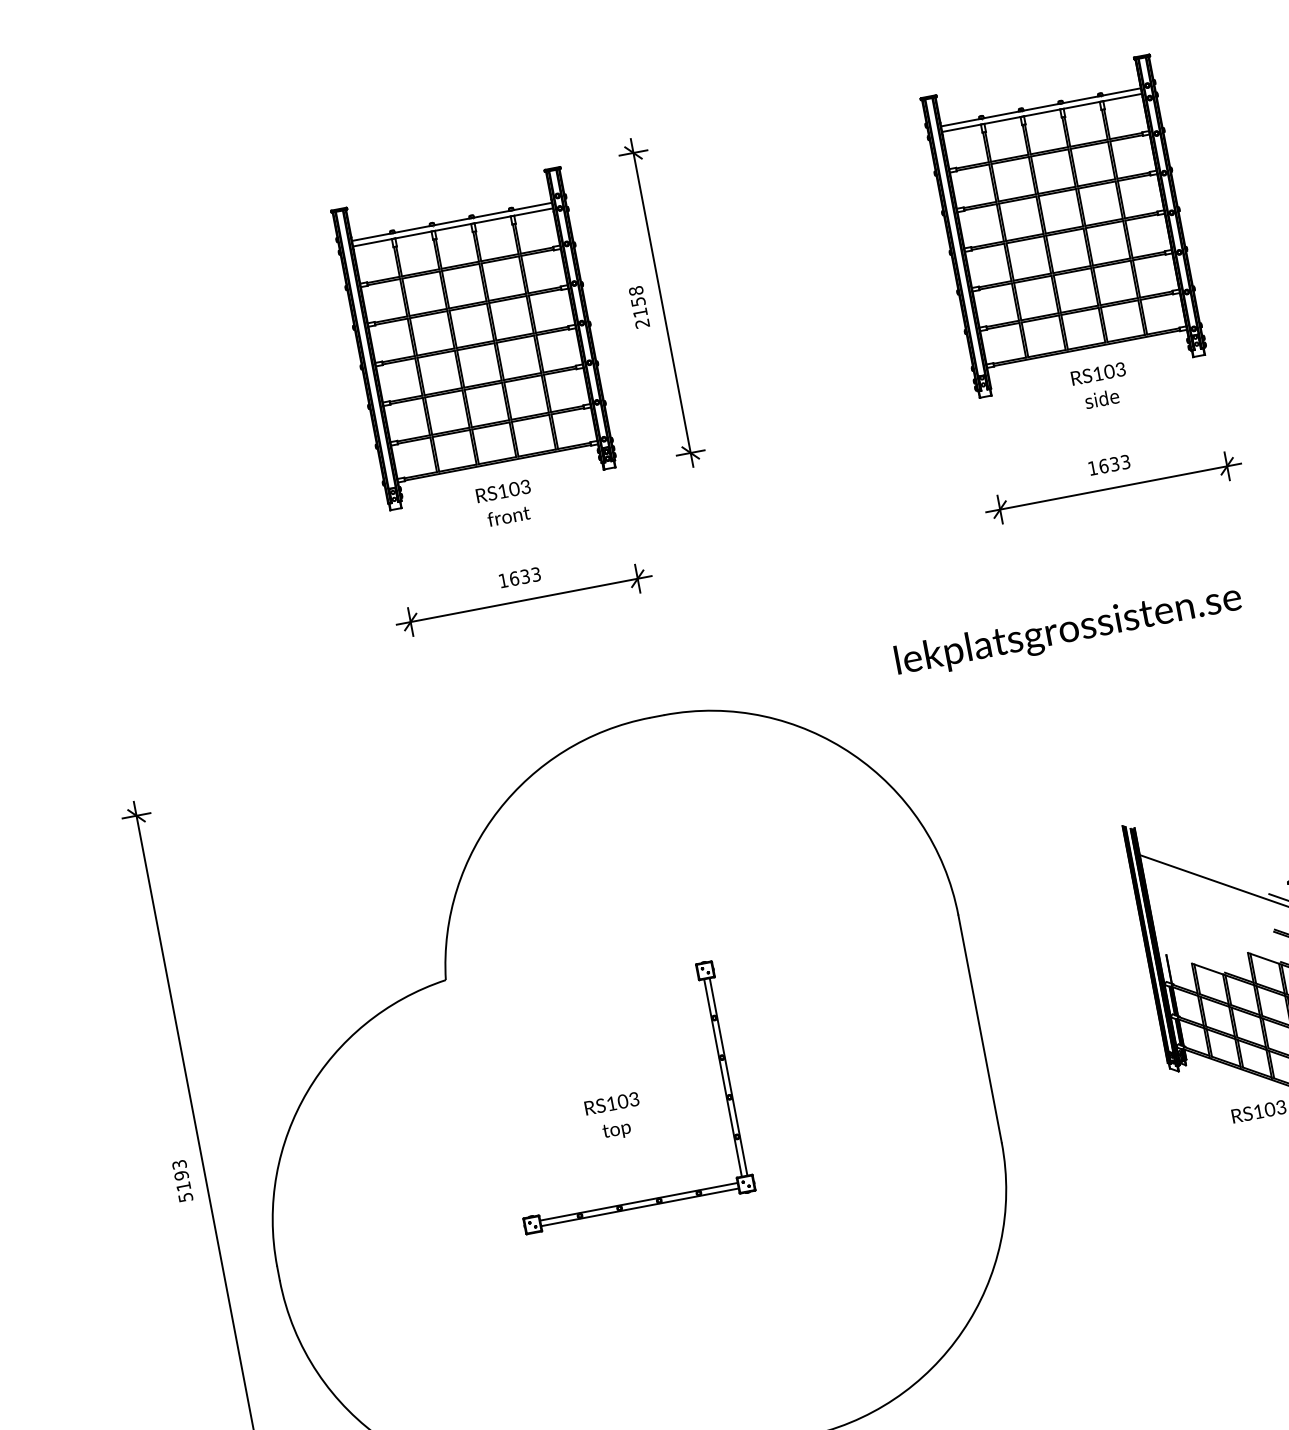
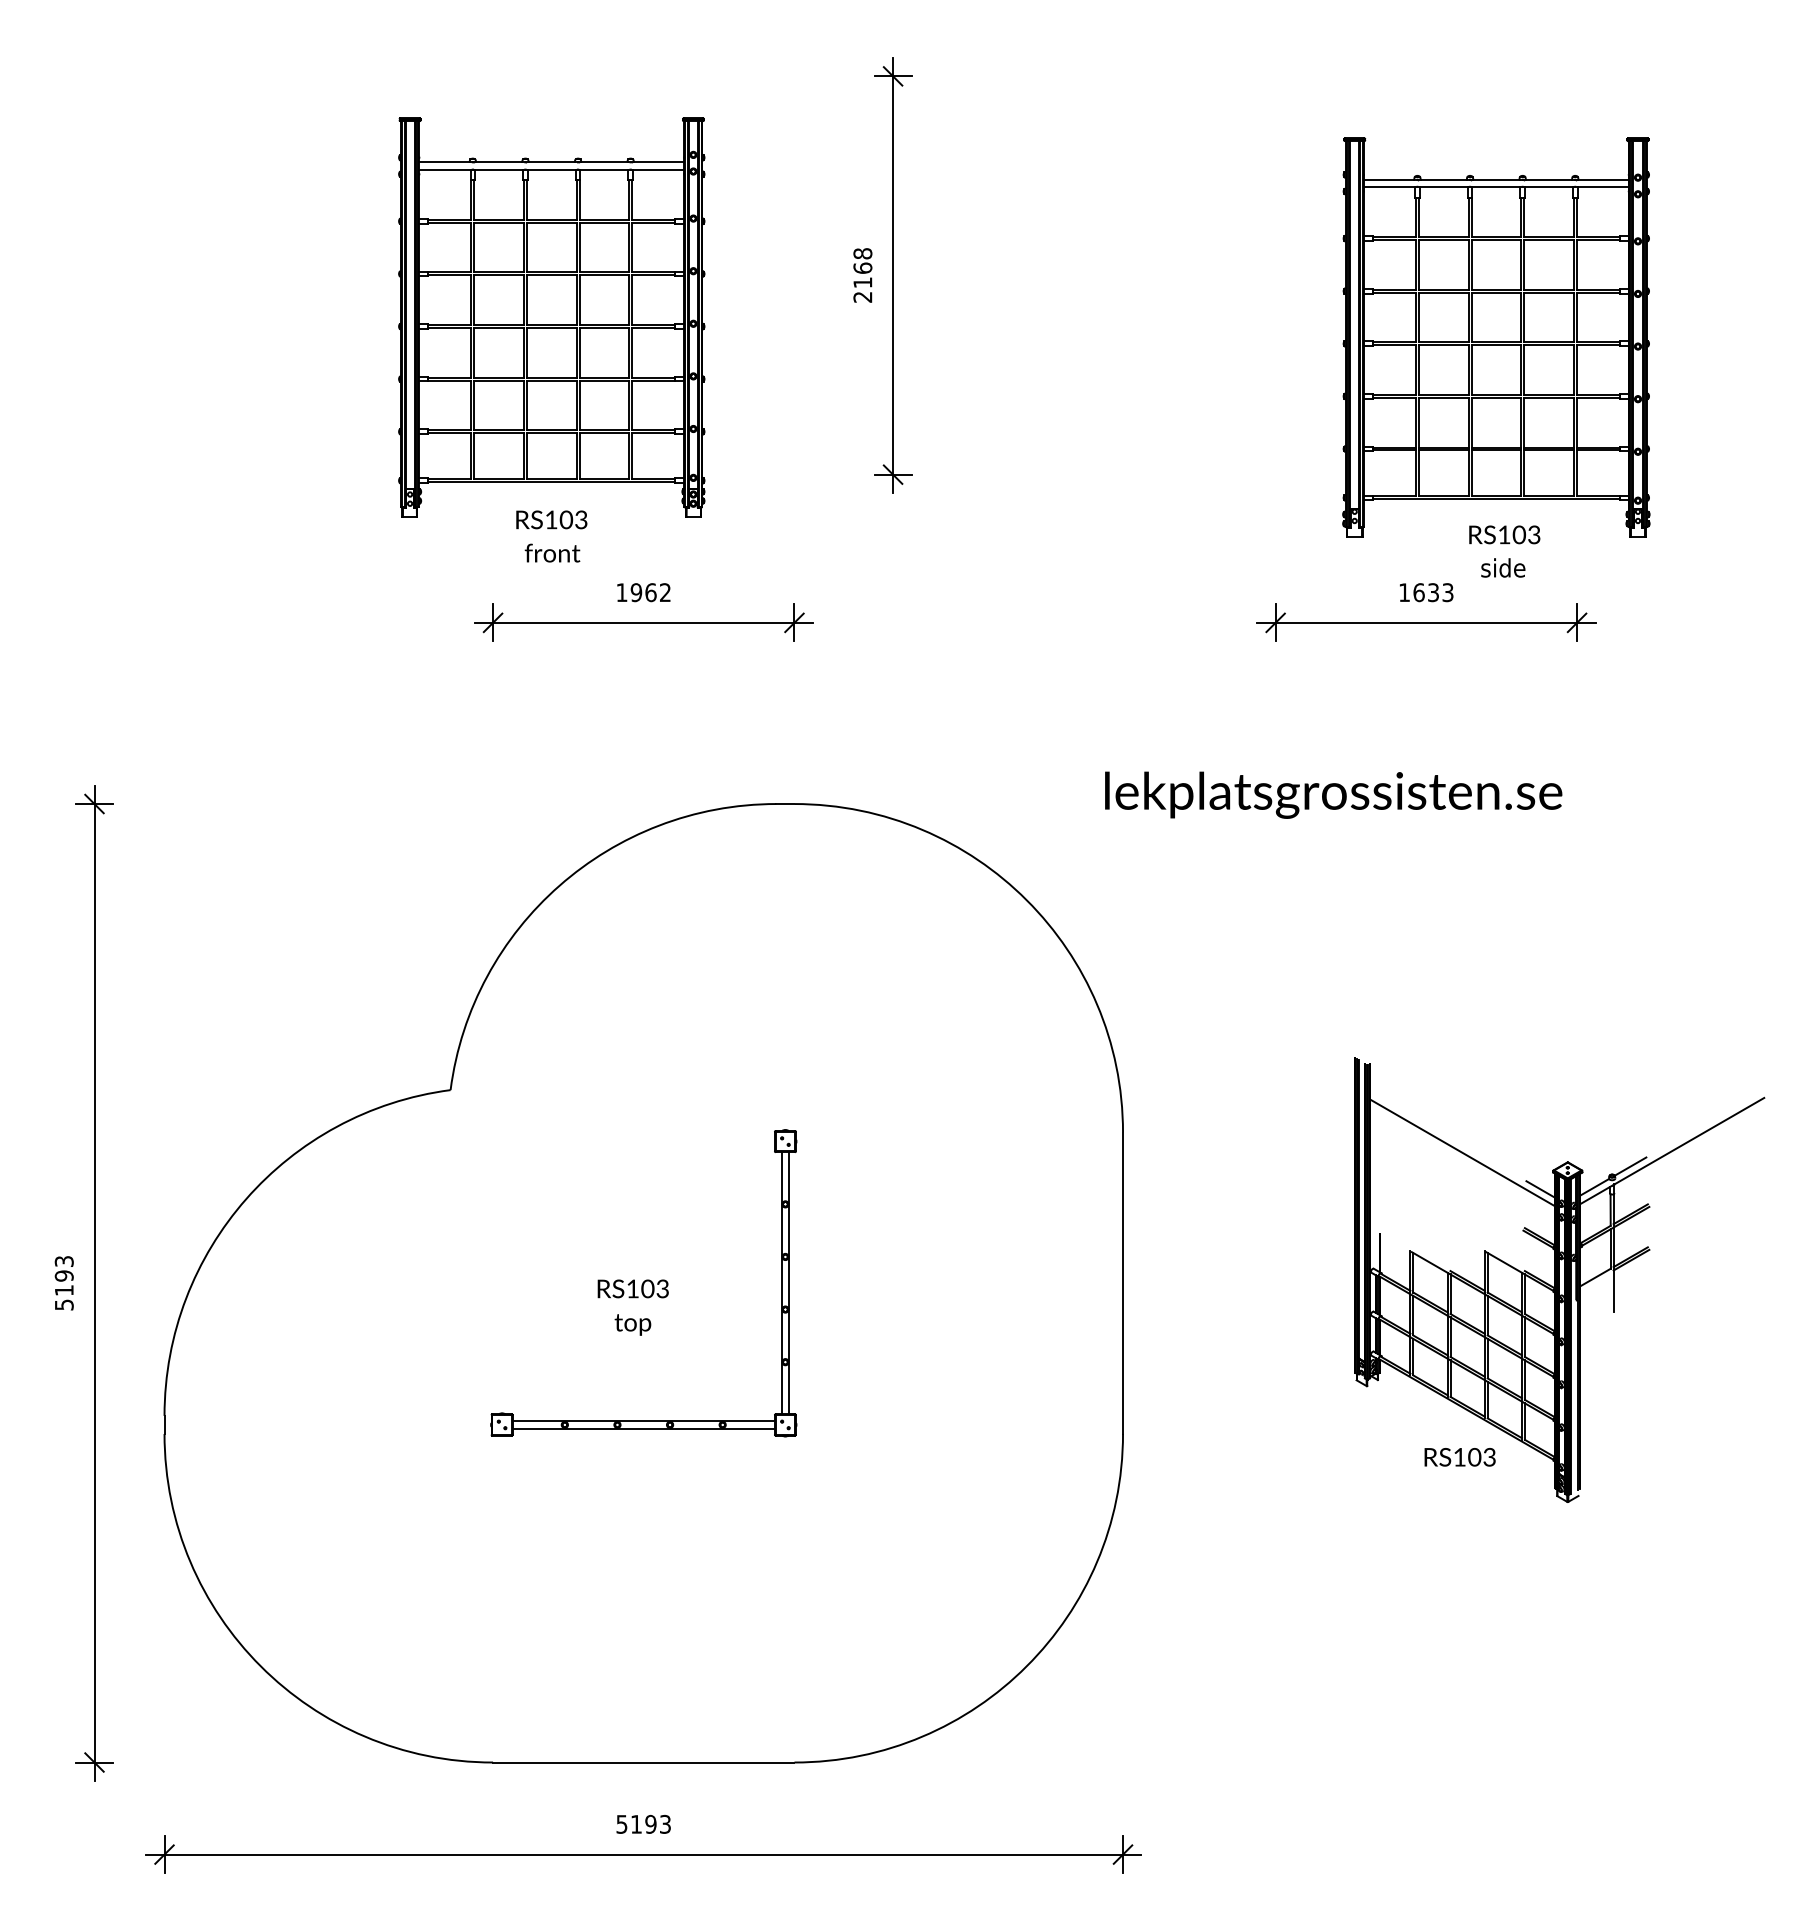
part: (1066, 241) -> (1496, 357), moved
text: (637, 301) -> (862, 267), 2158 -> 2168
part: (477, 355) -> (551, 339), moved
text: (524, 576) -> (650, 592), 1633 -> 1962

